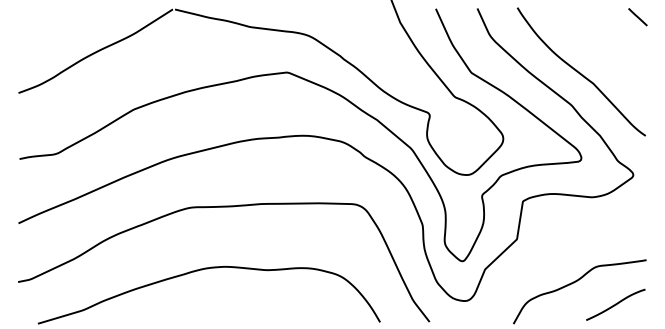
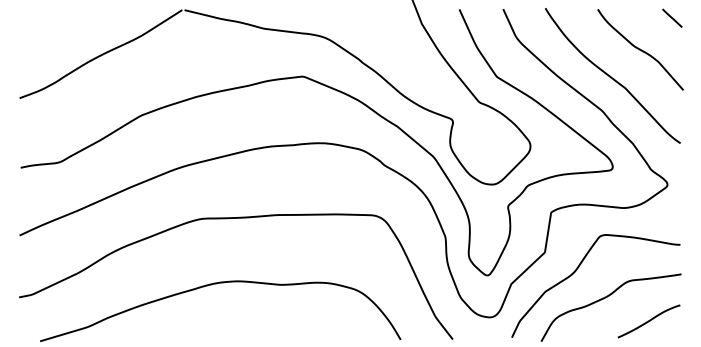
curve: (607, 46) -> (640, 49), added
curve: (547, 256) -> (577, 270), added

